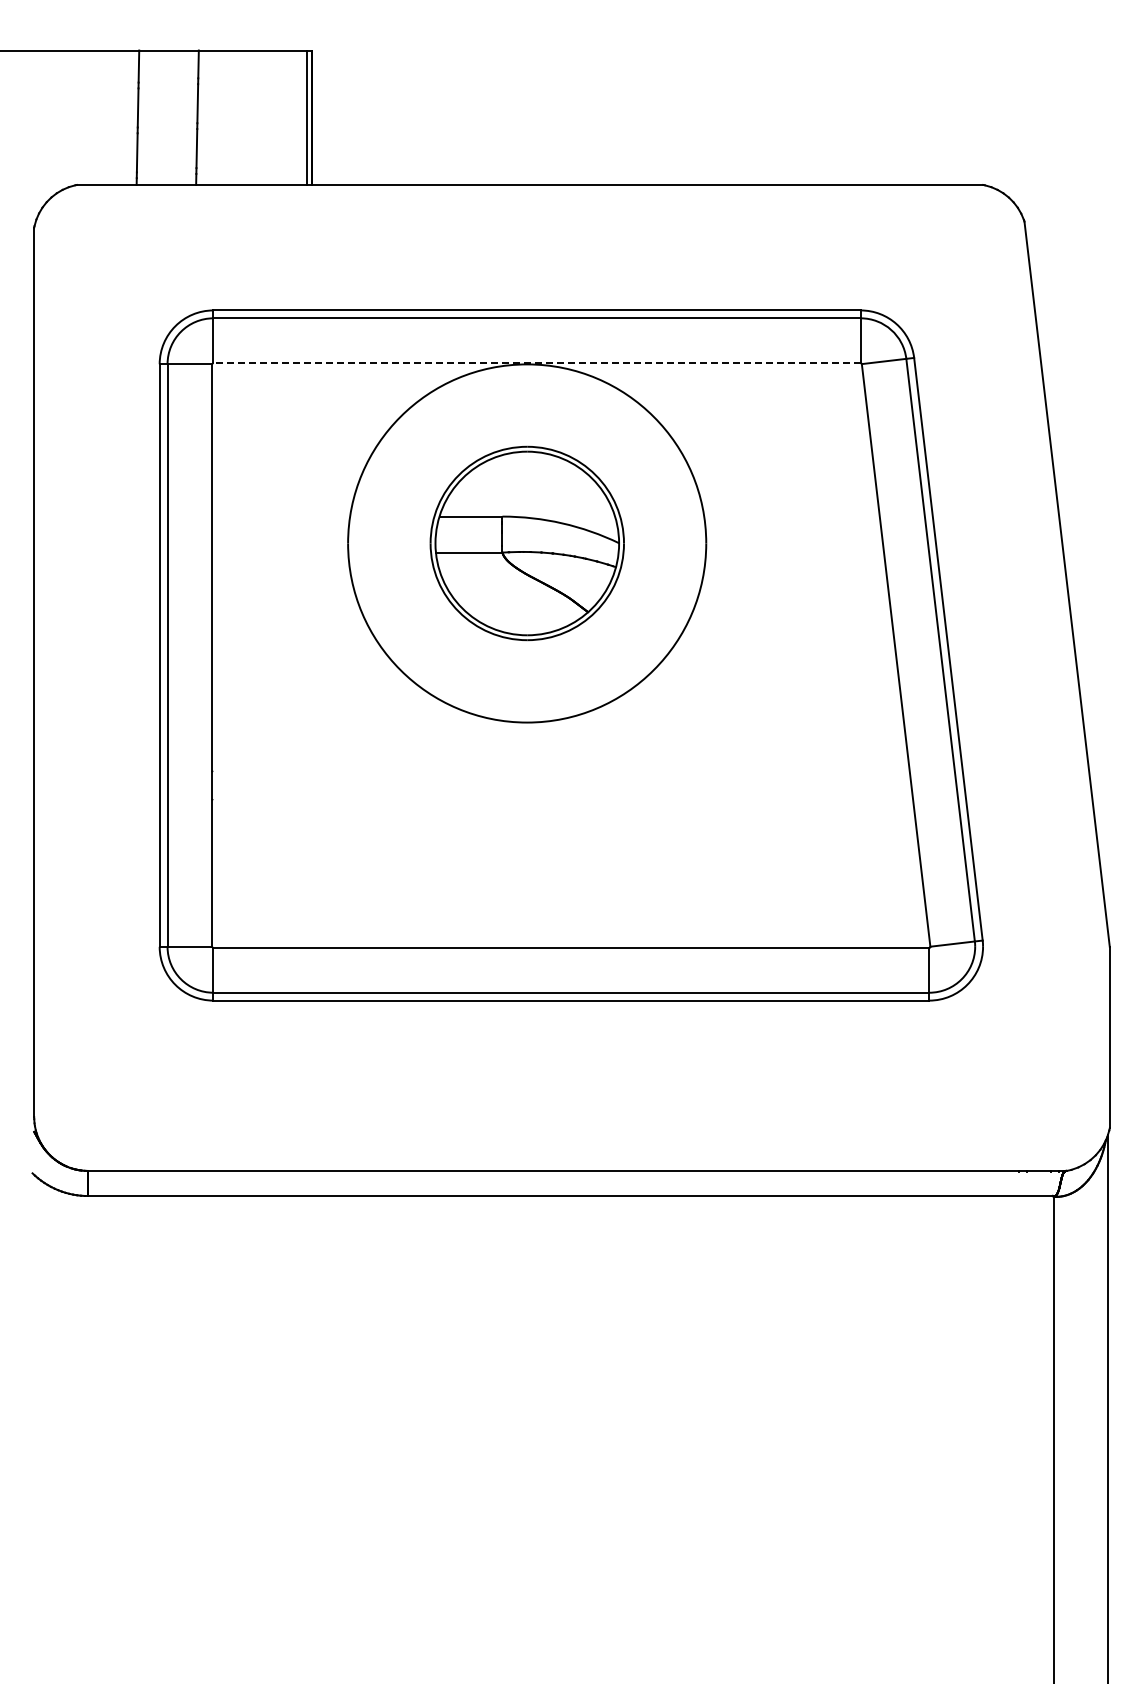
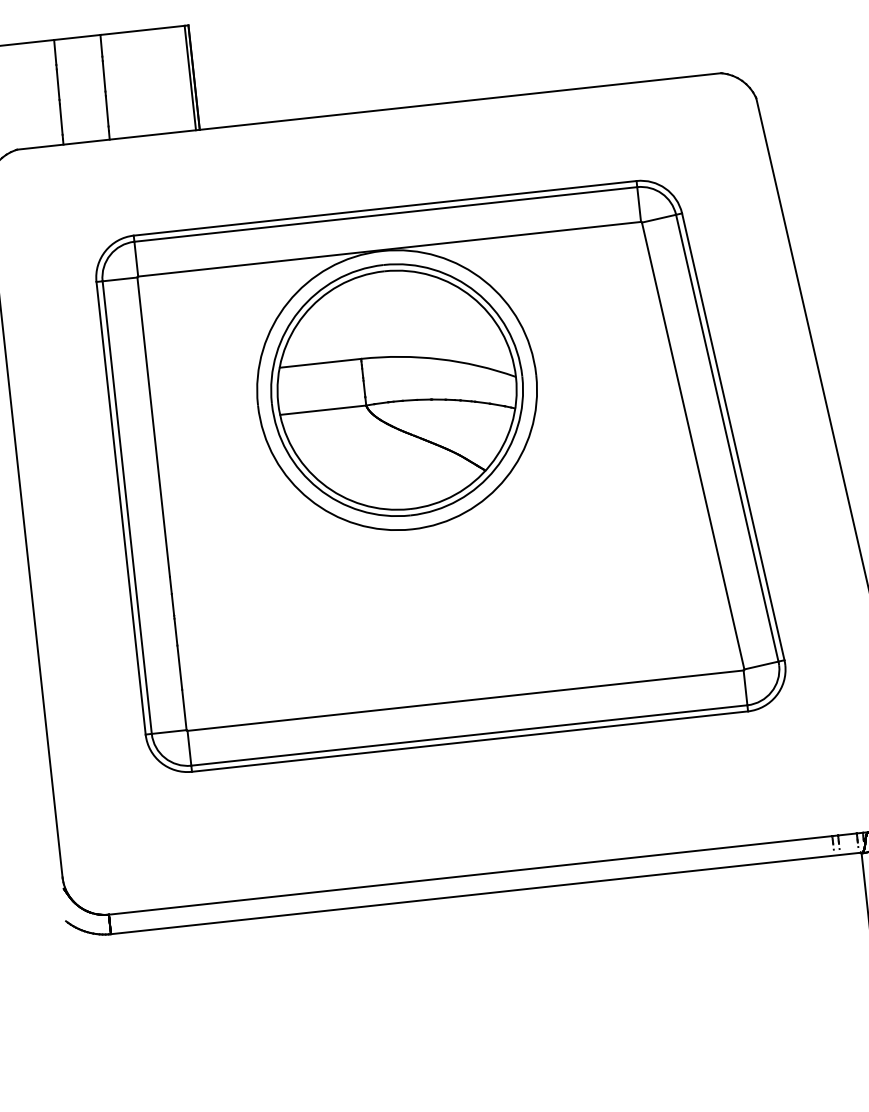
line: (537, 363) -> (389, 249), dashed -> solid
part: (527, 543) -> (397, 390), size x1.67

